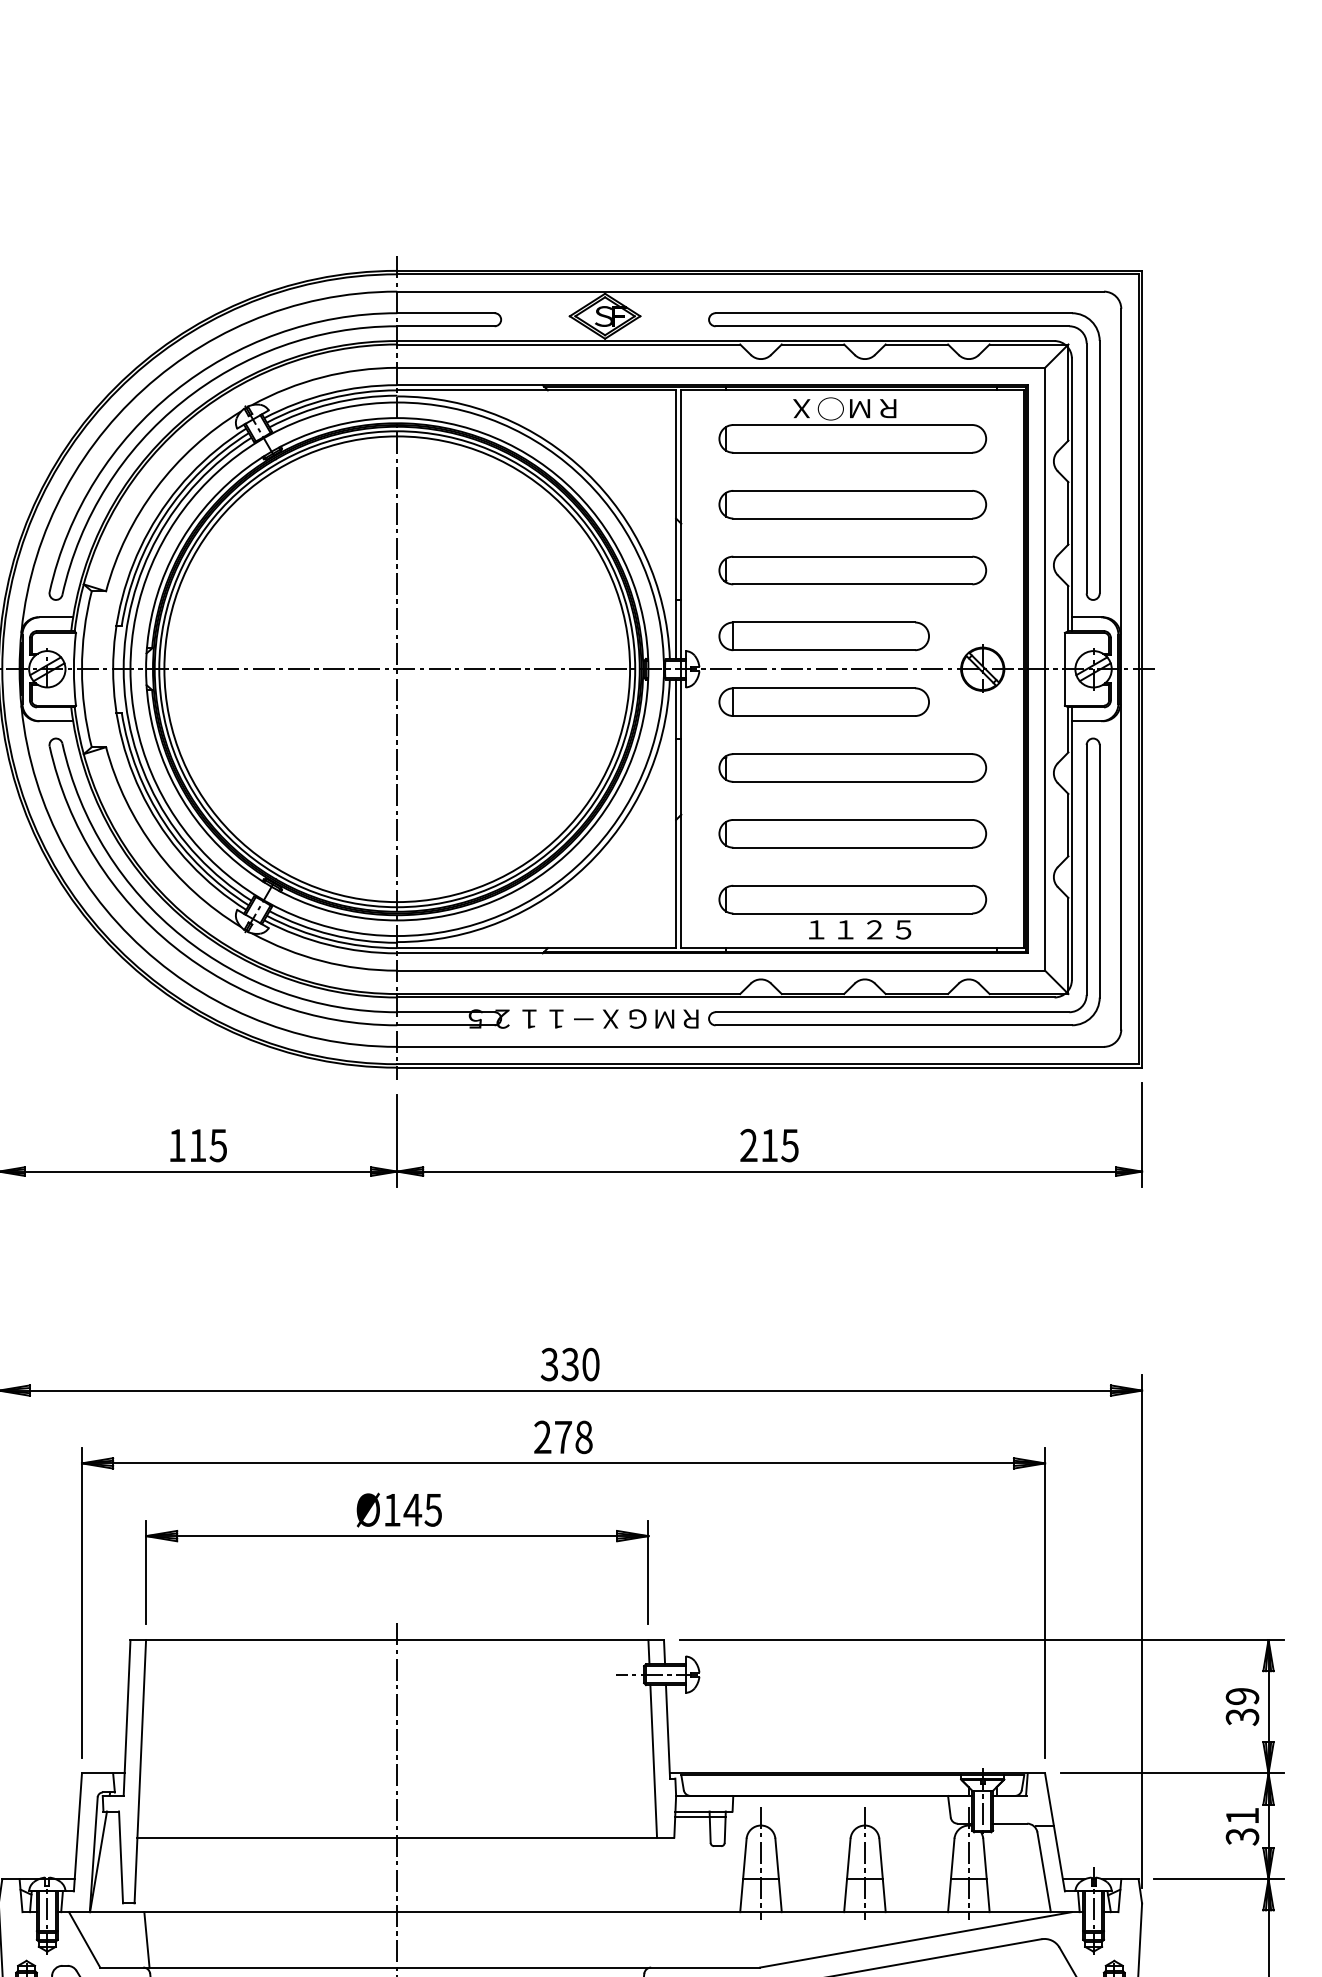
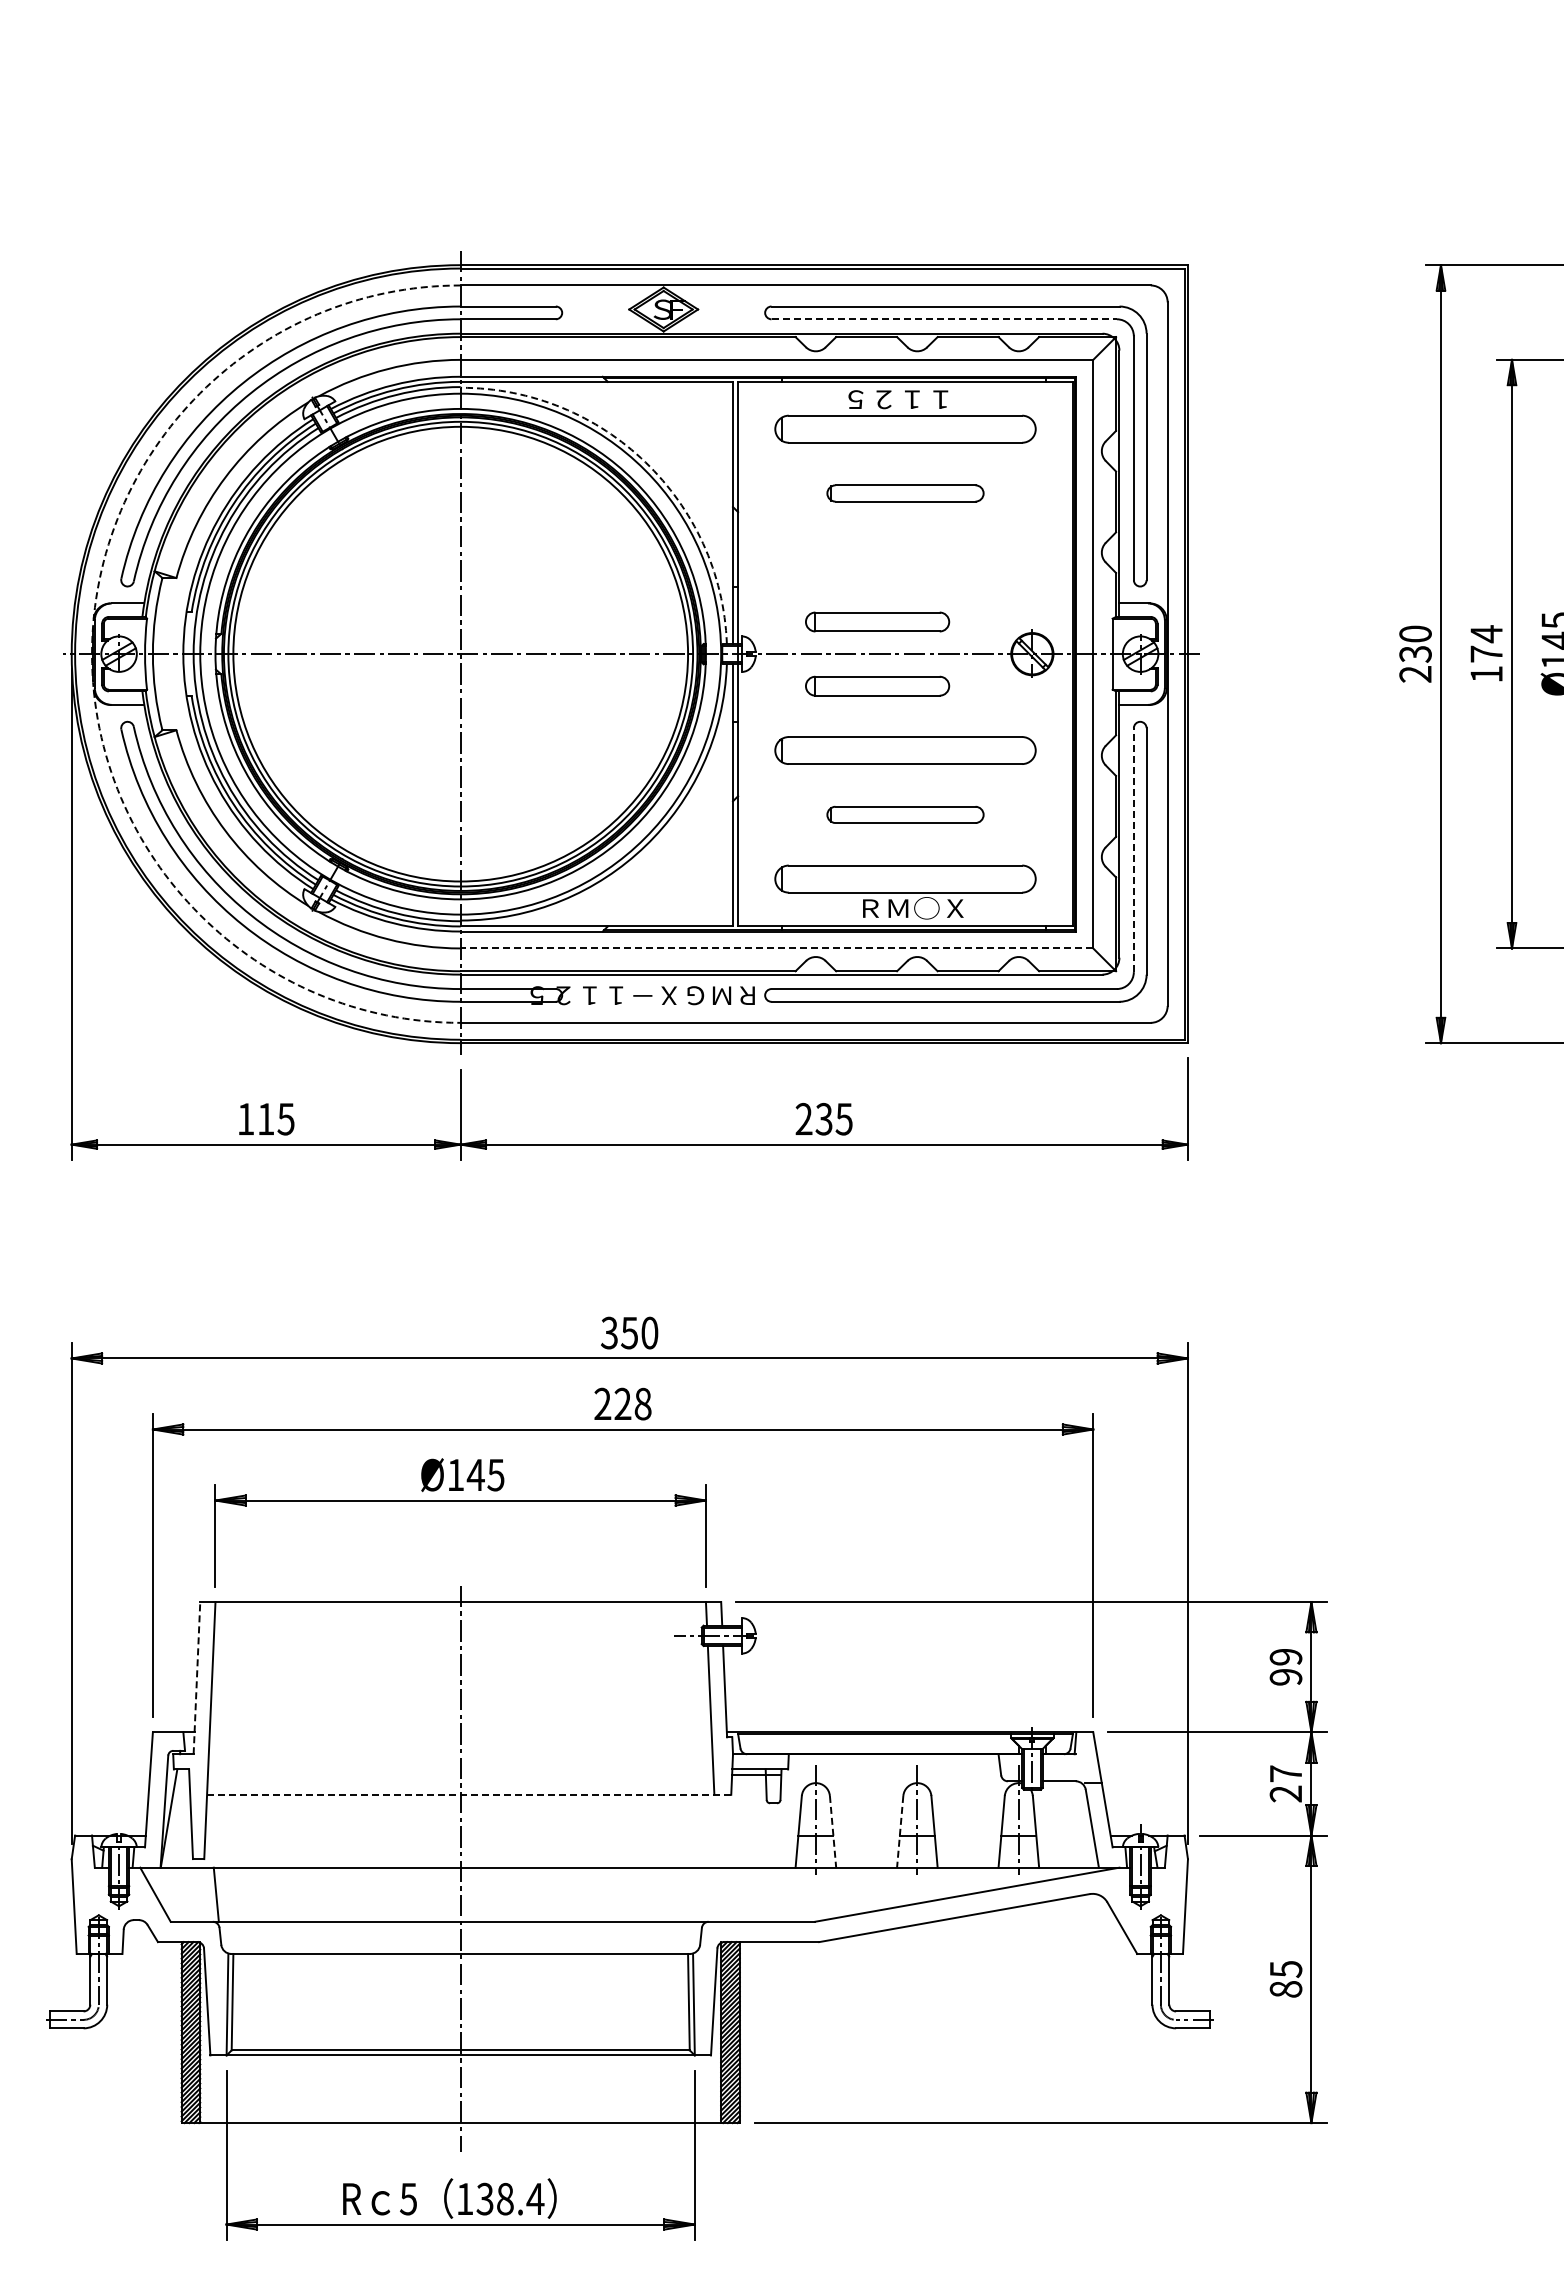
line: (892, 326) -> (944, 319), solid -> dashed
text: (844, 408) -> (897, 399), ＲＭ○Ｘ -> １１２５
arc: (586, 472) -> (645, 462), solid -> dashed
part: (852, 504) -> (905, 493), size x0.6
part: (852, 570) -> (905, 557), removed
part: (824, 635) -> (877, 621), size x0.7
arc: (20, 669) -> (92, 654), solid -> dashed
part: (824, 701) -> (877, 685), size x0.7
part: (852, 833) -> (905, 814), size x0.6
line: (1086, 870) -> (1133, 850), solid -> dashed
text: (859, 929) -> (912, 908), １１２５ -> ＲＭ○Ｘ
line: (720, 970) -> (776, 948), solid -> dashed
text: (768, 1144) -> (823, 1118), 215 -> 235
text: (570, 1364) -> (629, 1332), 330 -> 350
text: (562, 1436) -> (622, 1403), 278 -> 228
line: (126, 1717) -> (196, 1677), solid -> dashed
text: (1241, 1717) -> (1285, 1677), 39 -> 99
text: (1243, 1825) -> (1286, 1783), 31 -> 27
line: (405, 1837) -> (468, 1794), solid -> dashed
line: (779, 1875) -> (833, 1831), solid -> dashed
line: (847, 1875) -> (900, 1831), solid -> dashed

